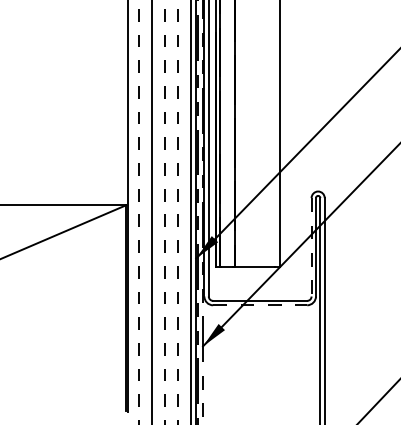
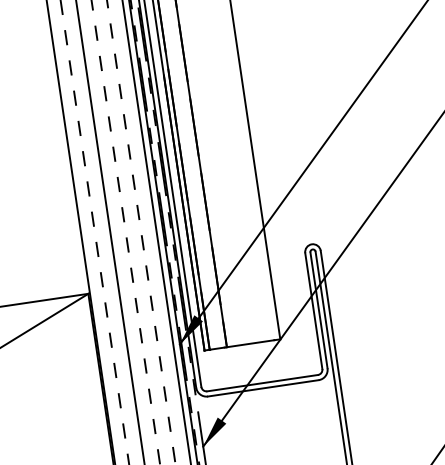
line: (311, 247) -> (313, 311), dashed -> solid
line: (260, 305) -> (263, 388), dashed -> solid

